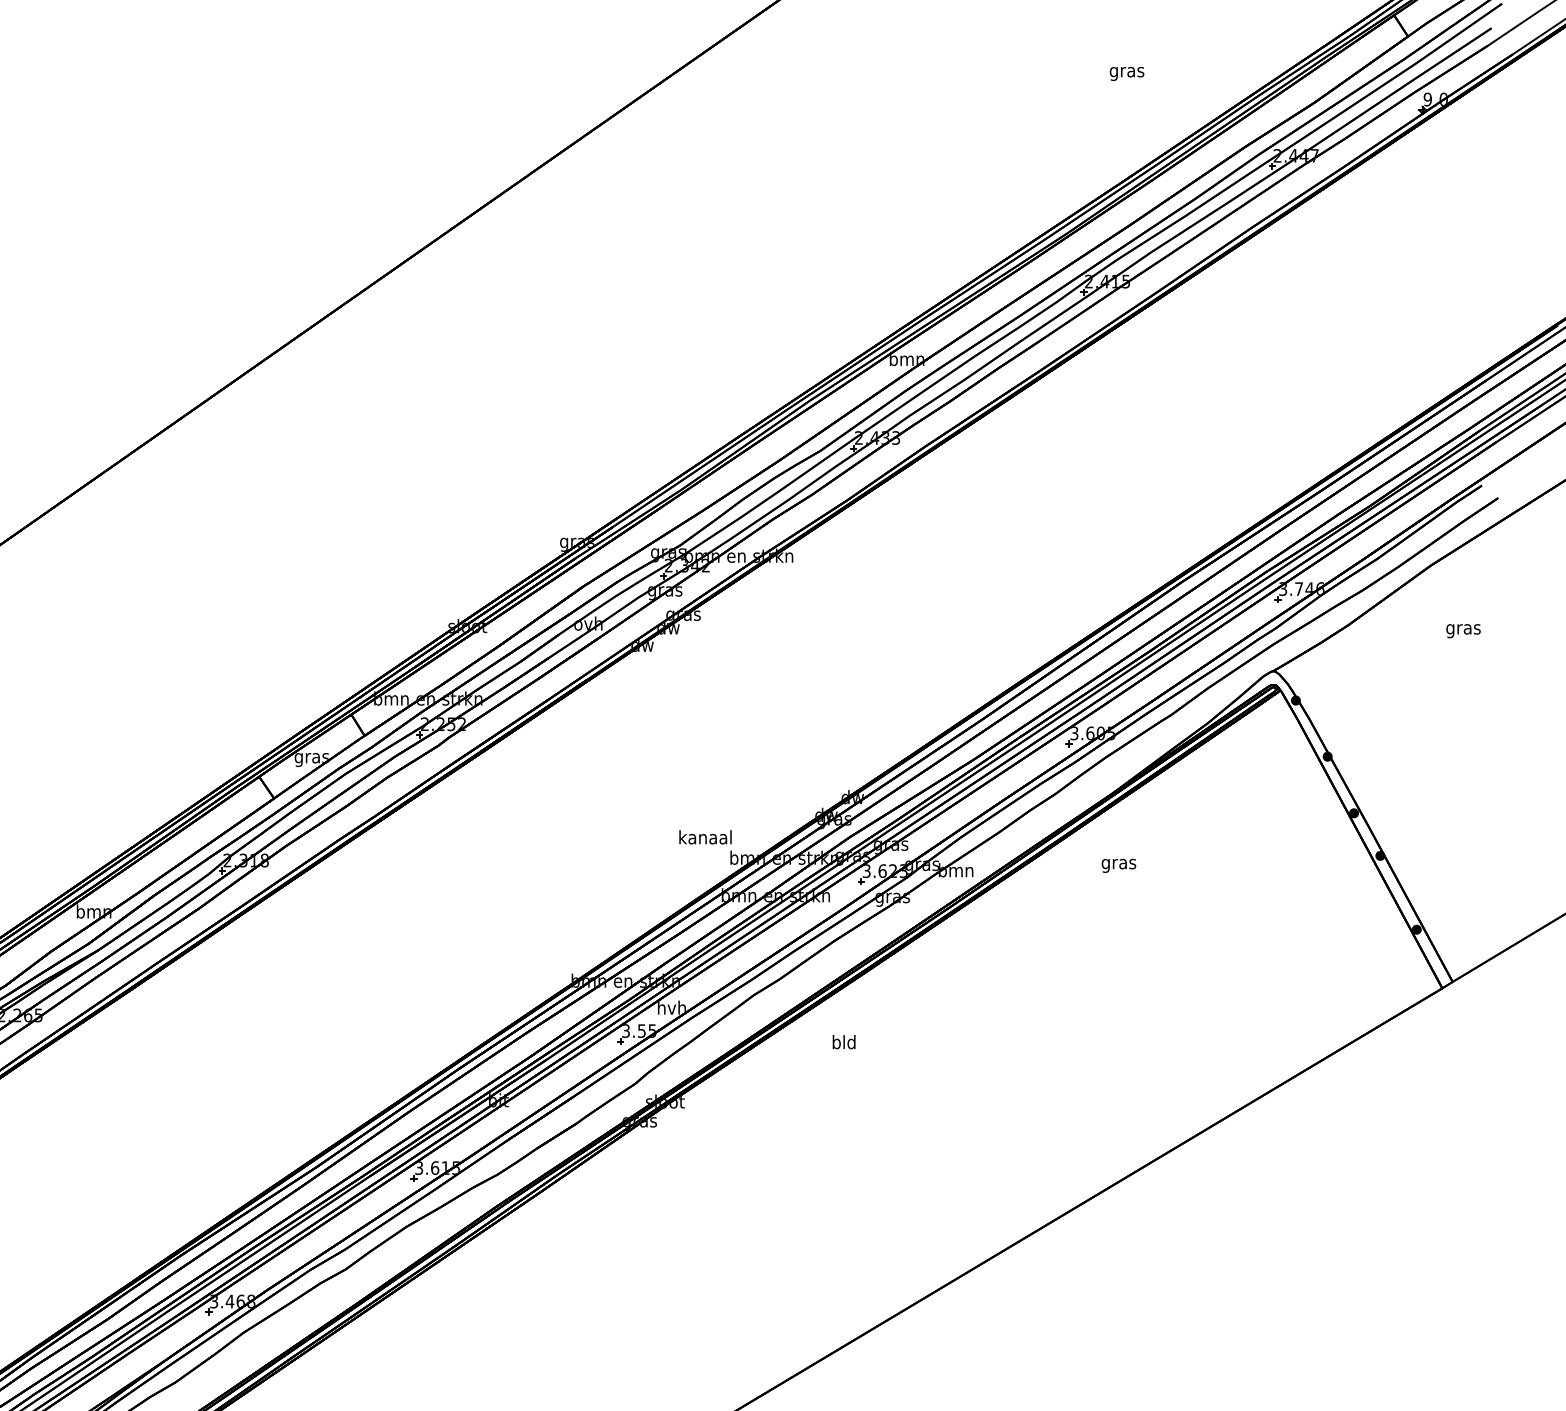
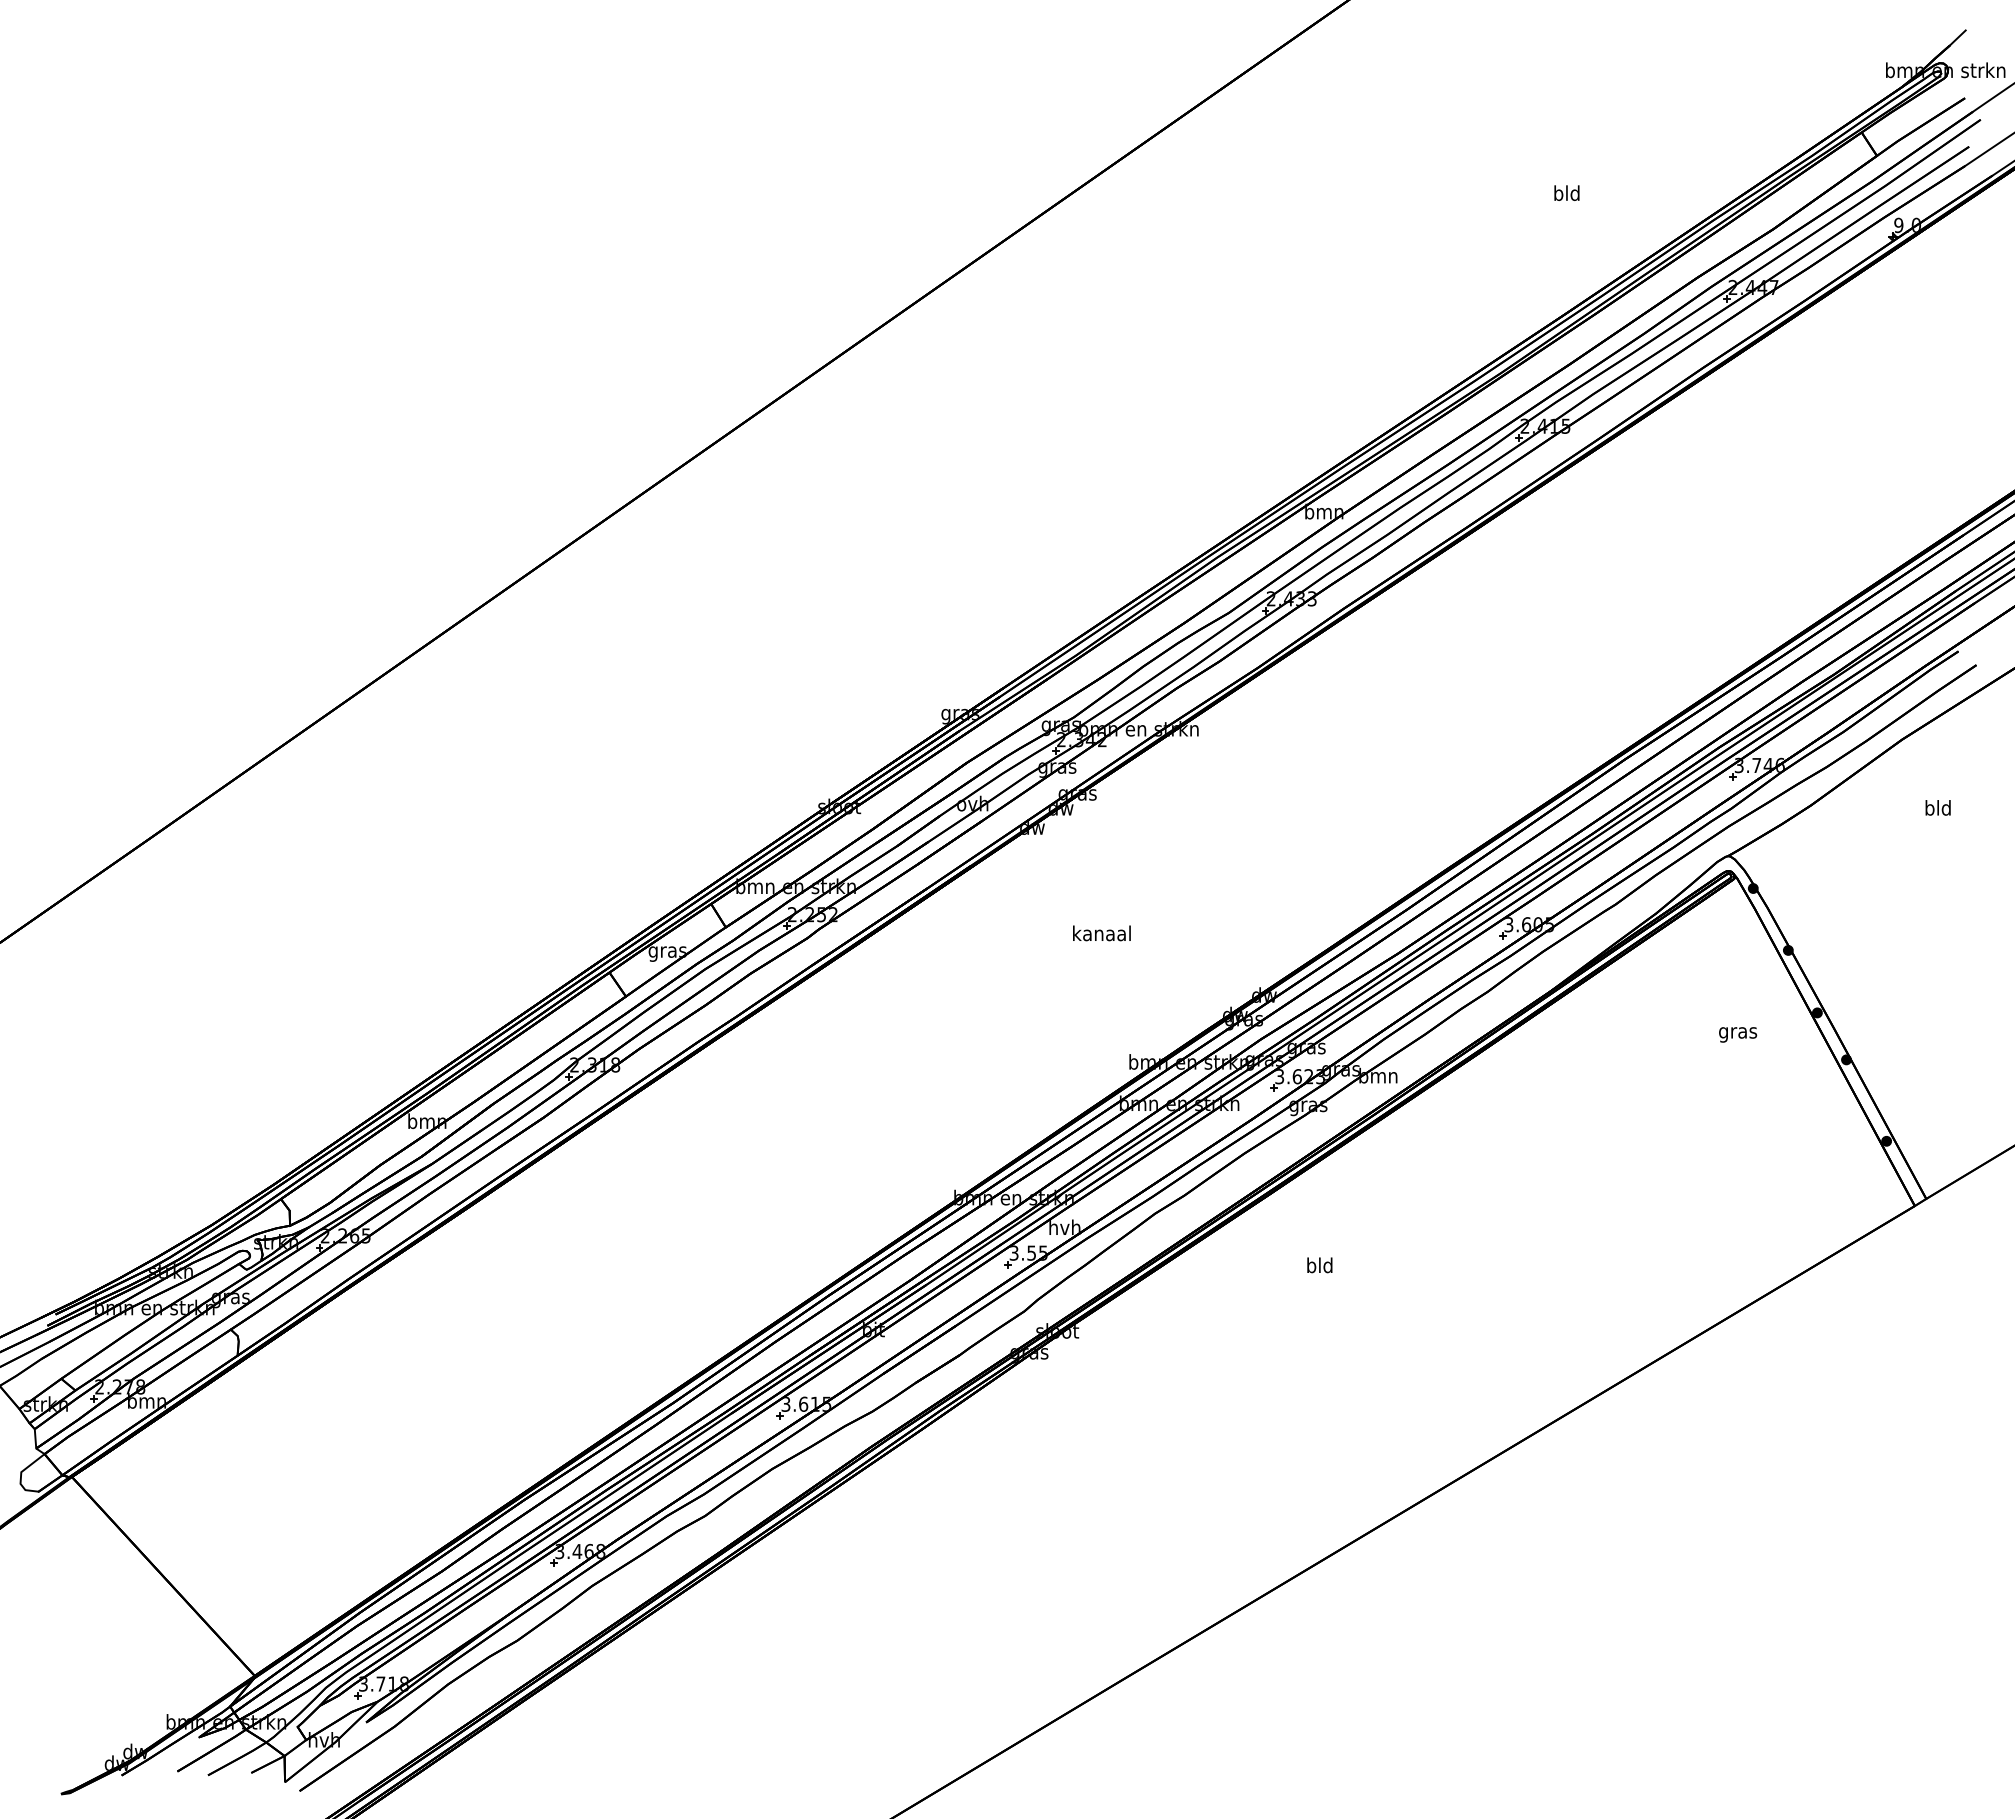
text: (1126, 71) -> (1566, 194), gras -> bld
text: (1463, 628) -> (1938, 809), gras -> bld
text: (705, 837) -> (1101, 933), moved
text: (1119, 865) -> (1738, 1034), moved
text: (843, 1042) -> (1319, 1265), moved

